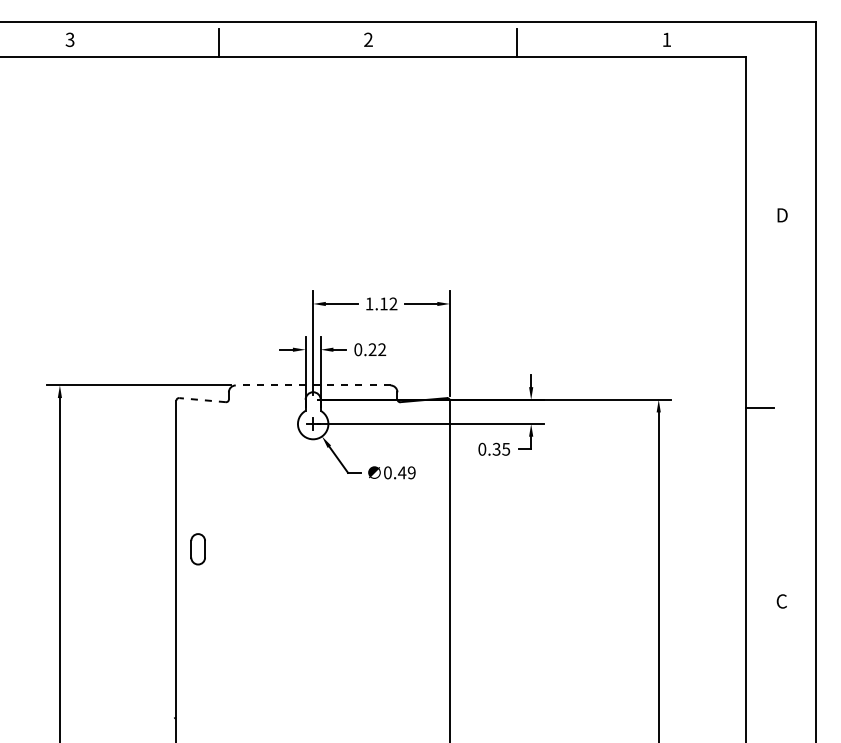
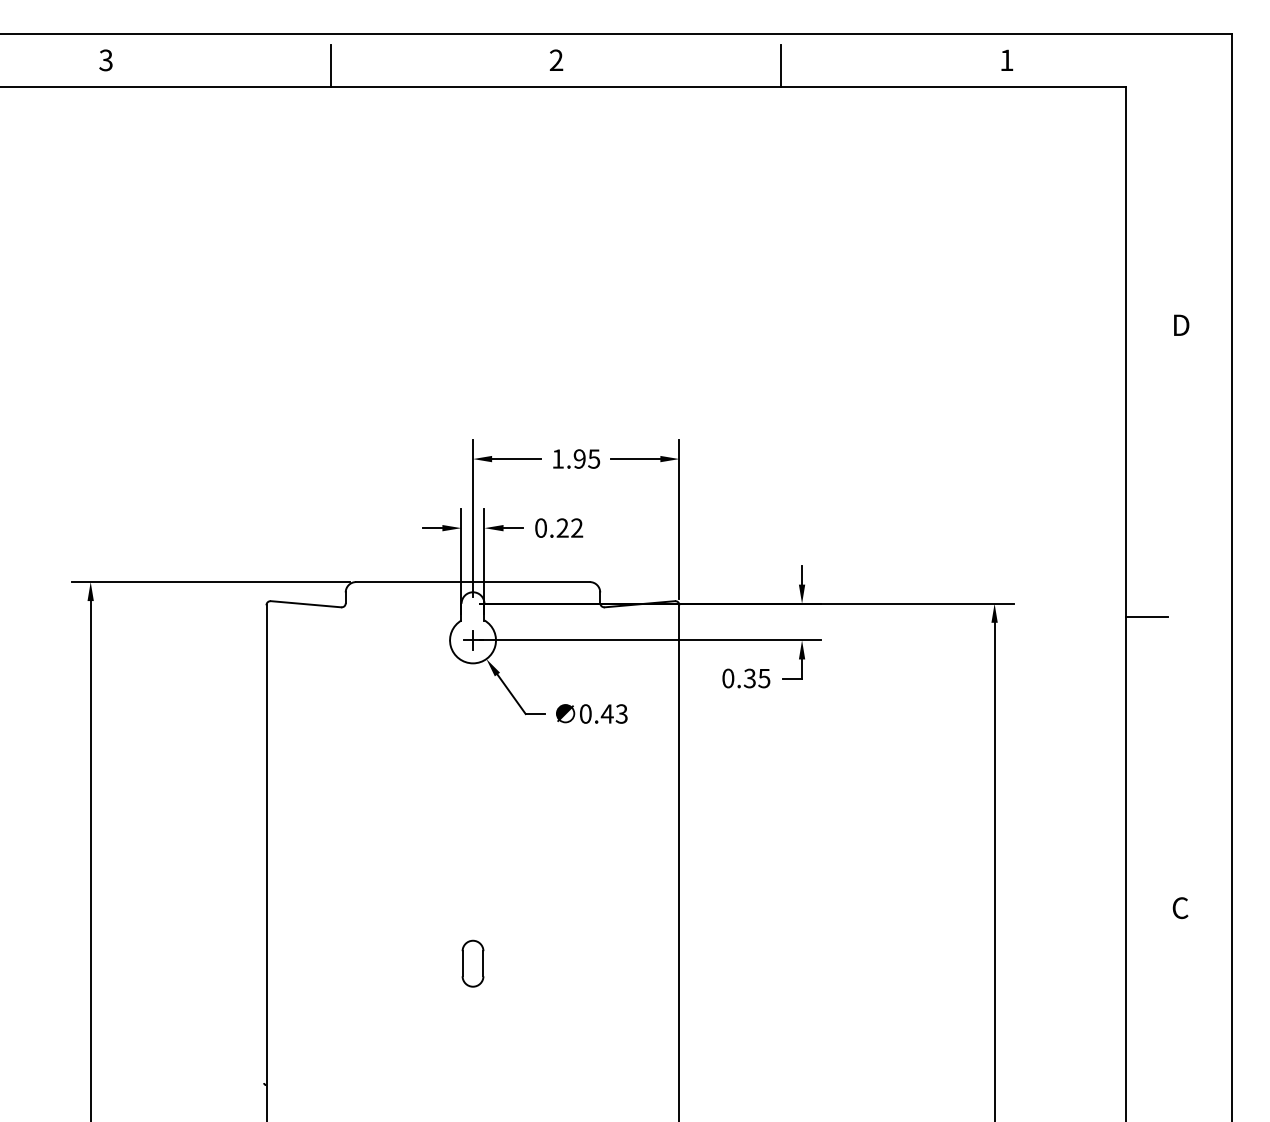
text: (388, 303) -> (586, 458), 1.12 -> 1.95
line: (312, 385) -> (471, 582), dashed -> solid
line: (202, 400) -> (305, 604), dashed -> solid
text: (411, 472) -> (621, 713), 0.49 -> 0.43
part: (197, 549) -> (471, 964), moved

